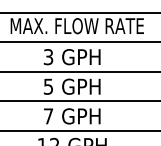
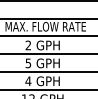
text: (48, 57) -> (28, 45), 3 -> 2
text: (48, 115) -> (28, 80), 7 -> 4

